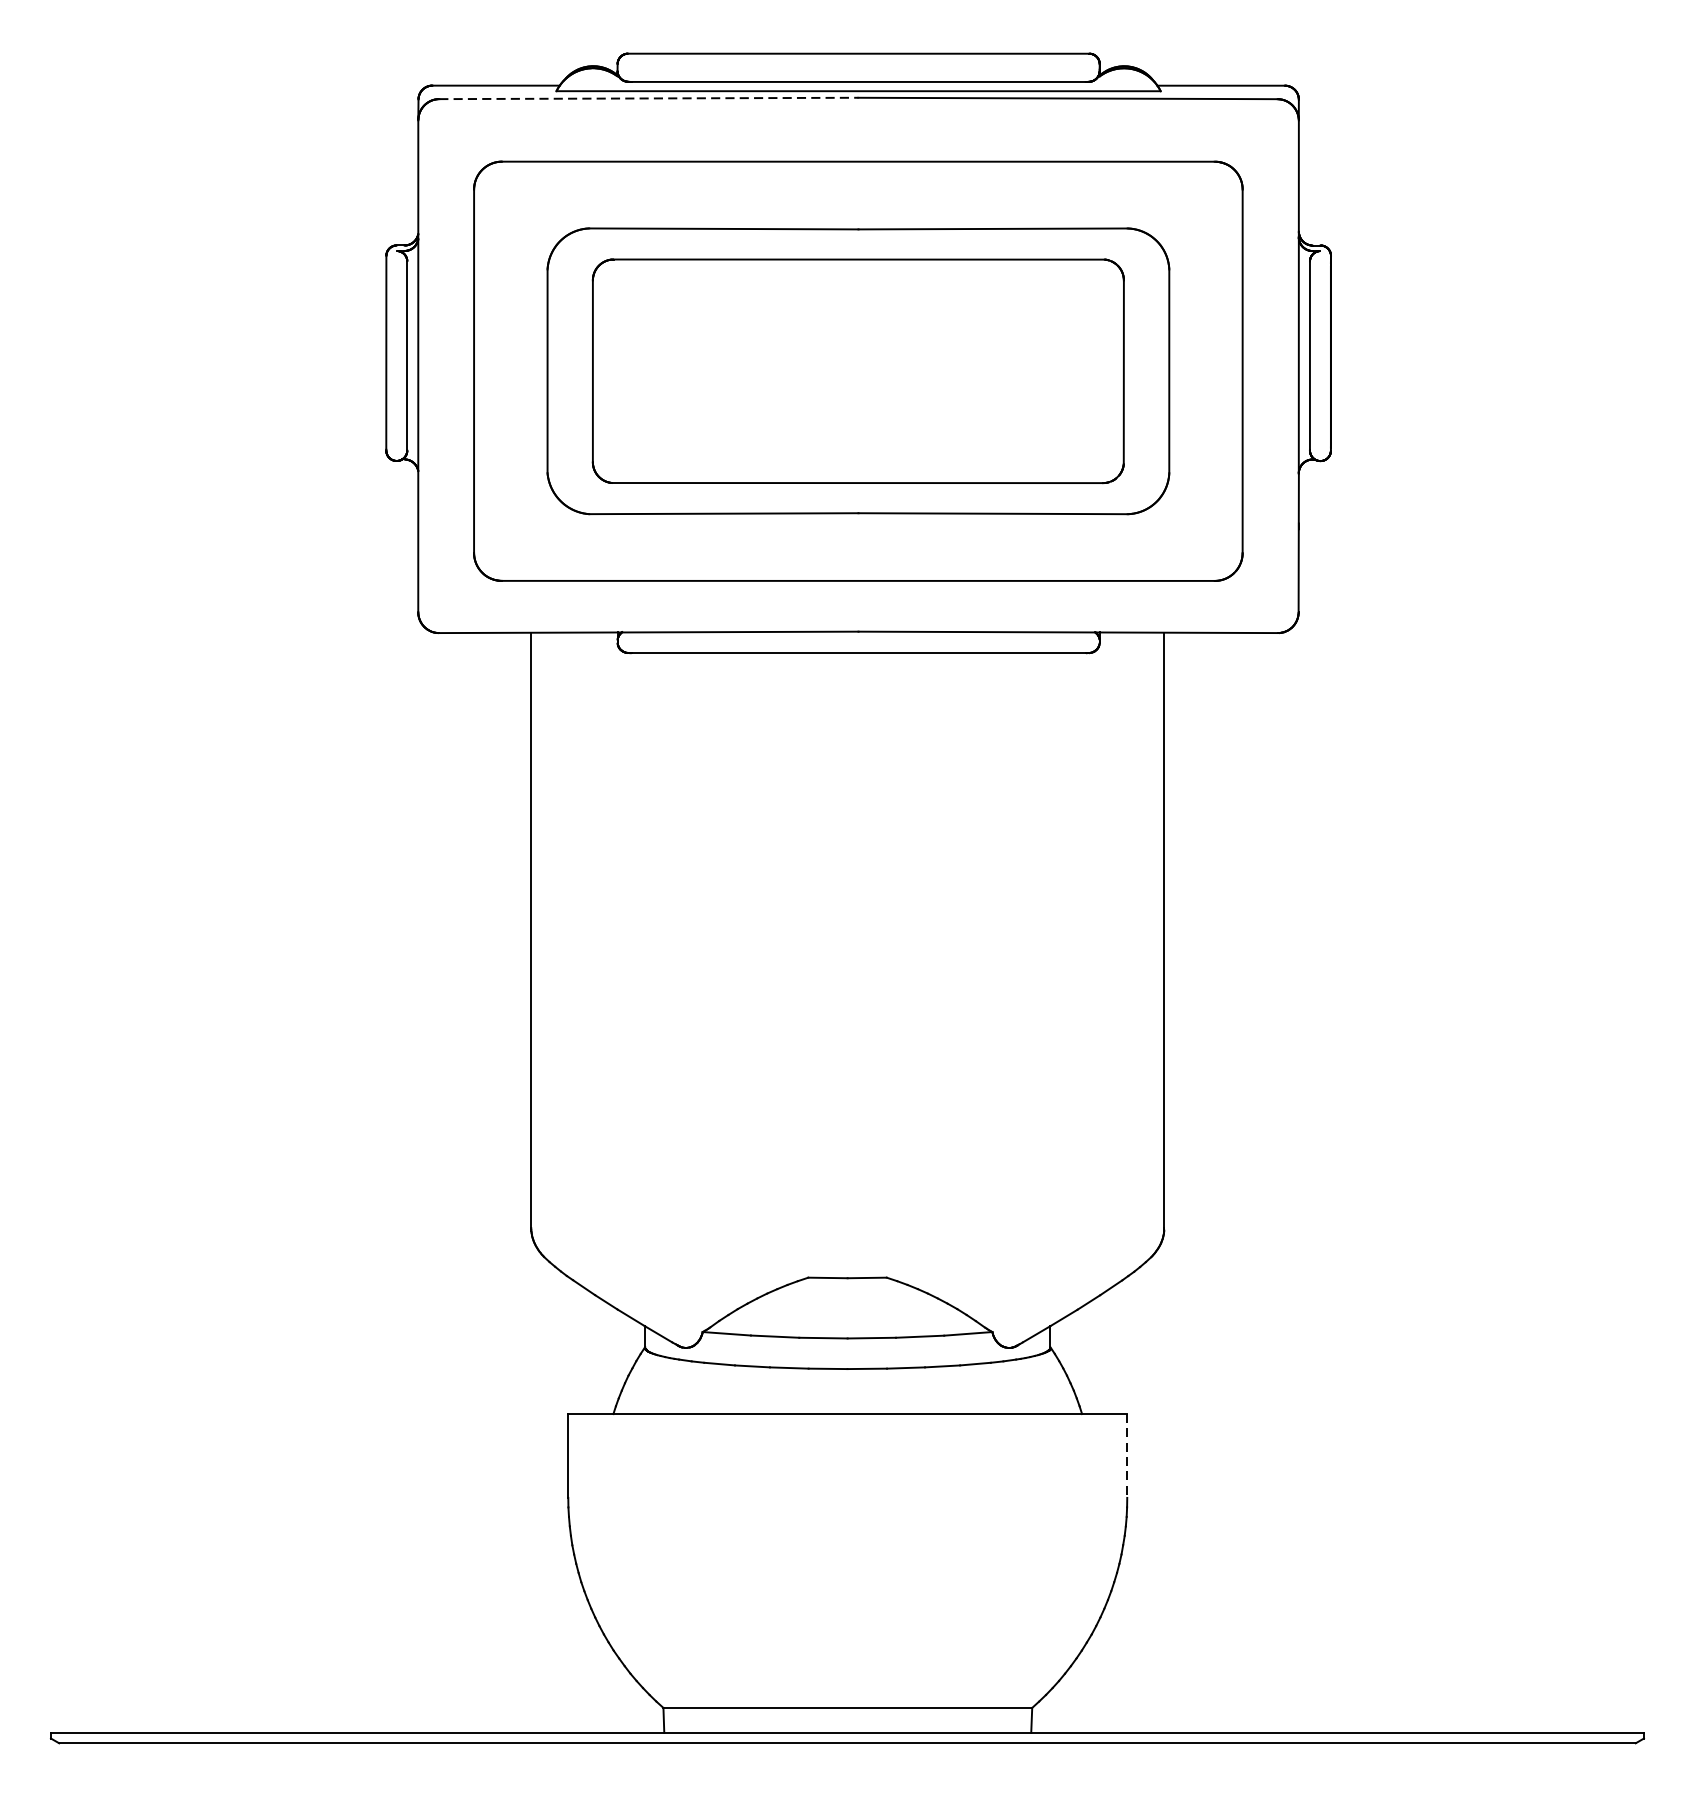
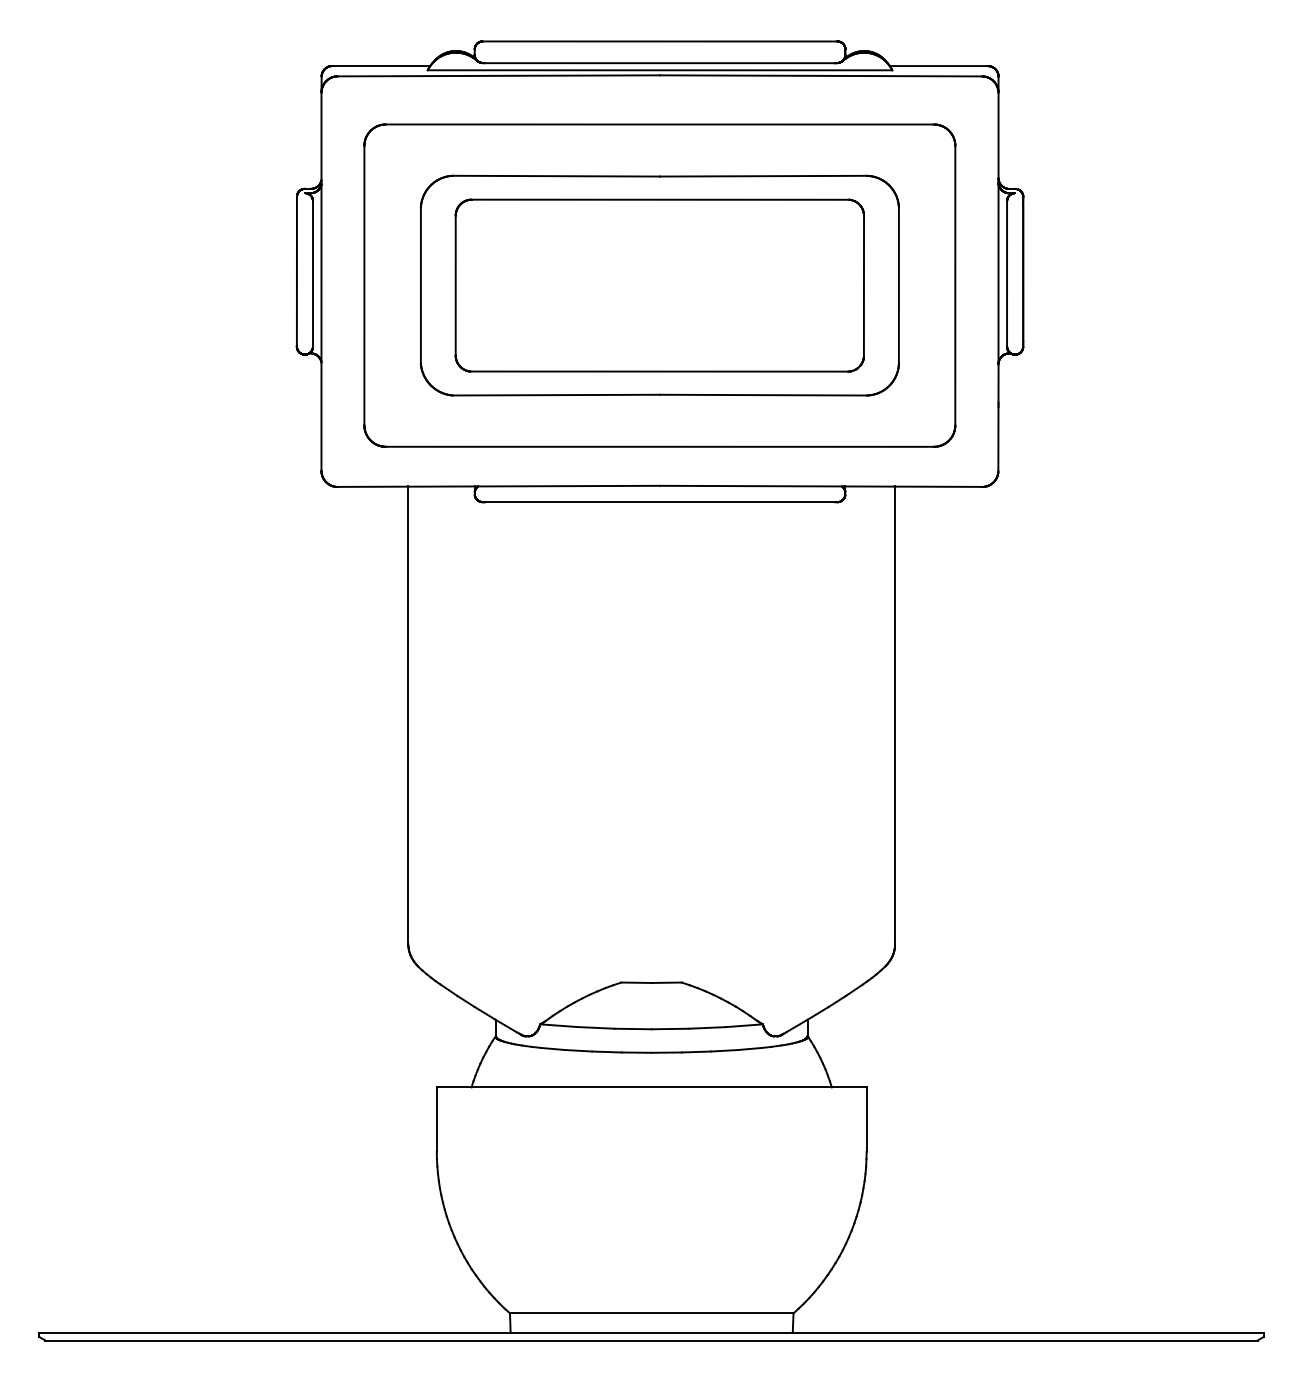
line: (649, 97) -> (499, 75), dashed -> solid
line: (1127, 1457) -> (866, 1120), dashed -> solid

